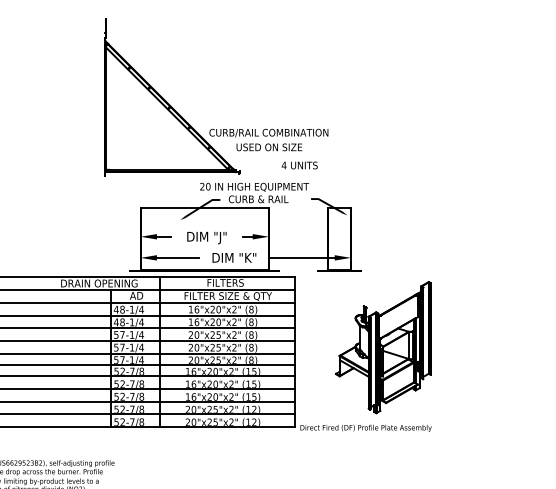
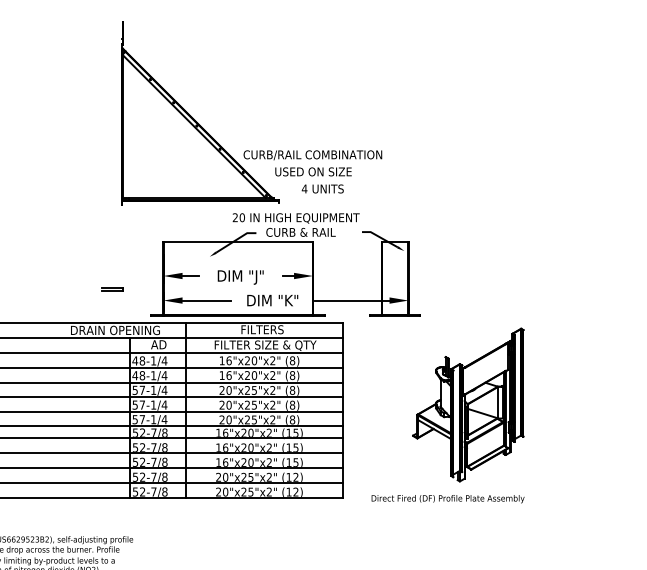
text: (299, 165) -> (322, 188), moved
line: (96, 247) -> (112, 288), added
part: (365, 356) -> (447, 415), moved

